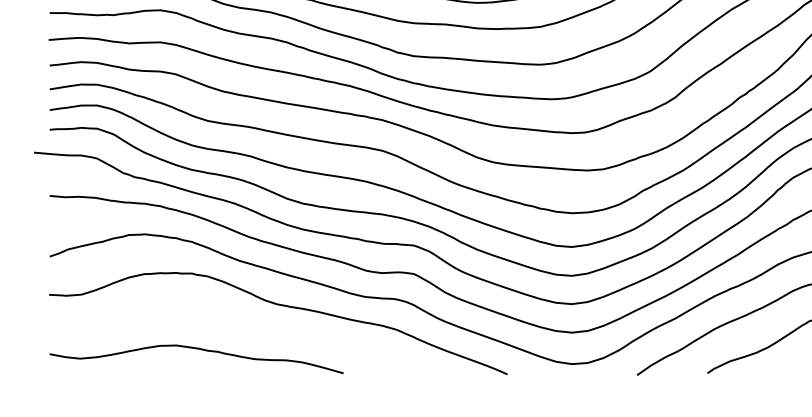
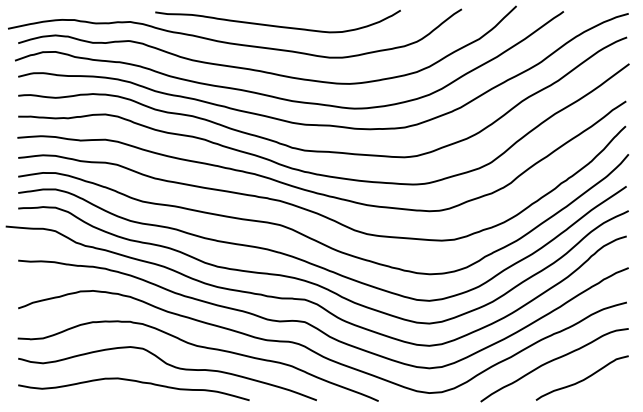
curve: (243, 330) -> (170, 366), added

